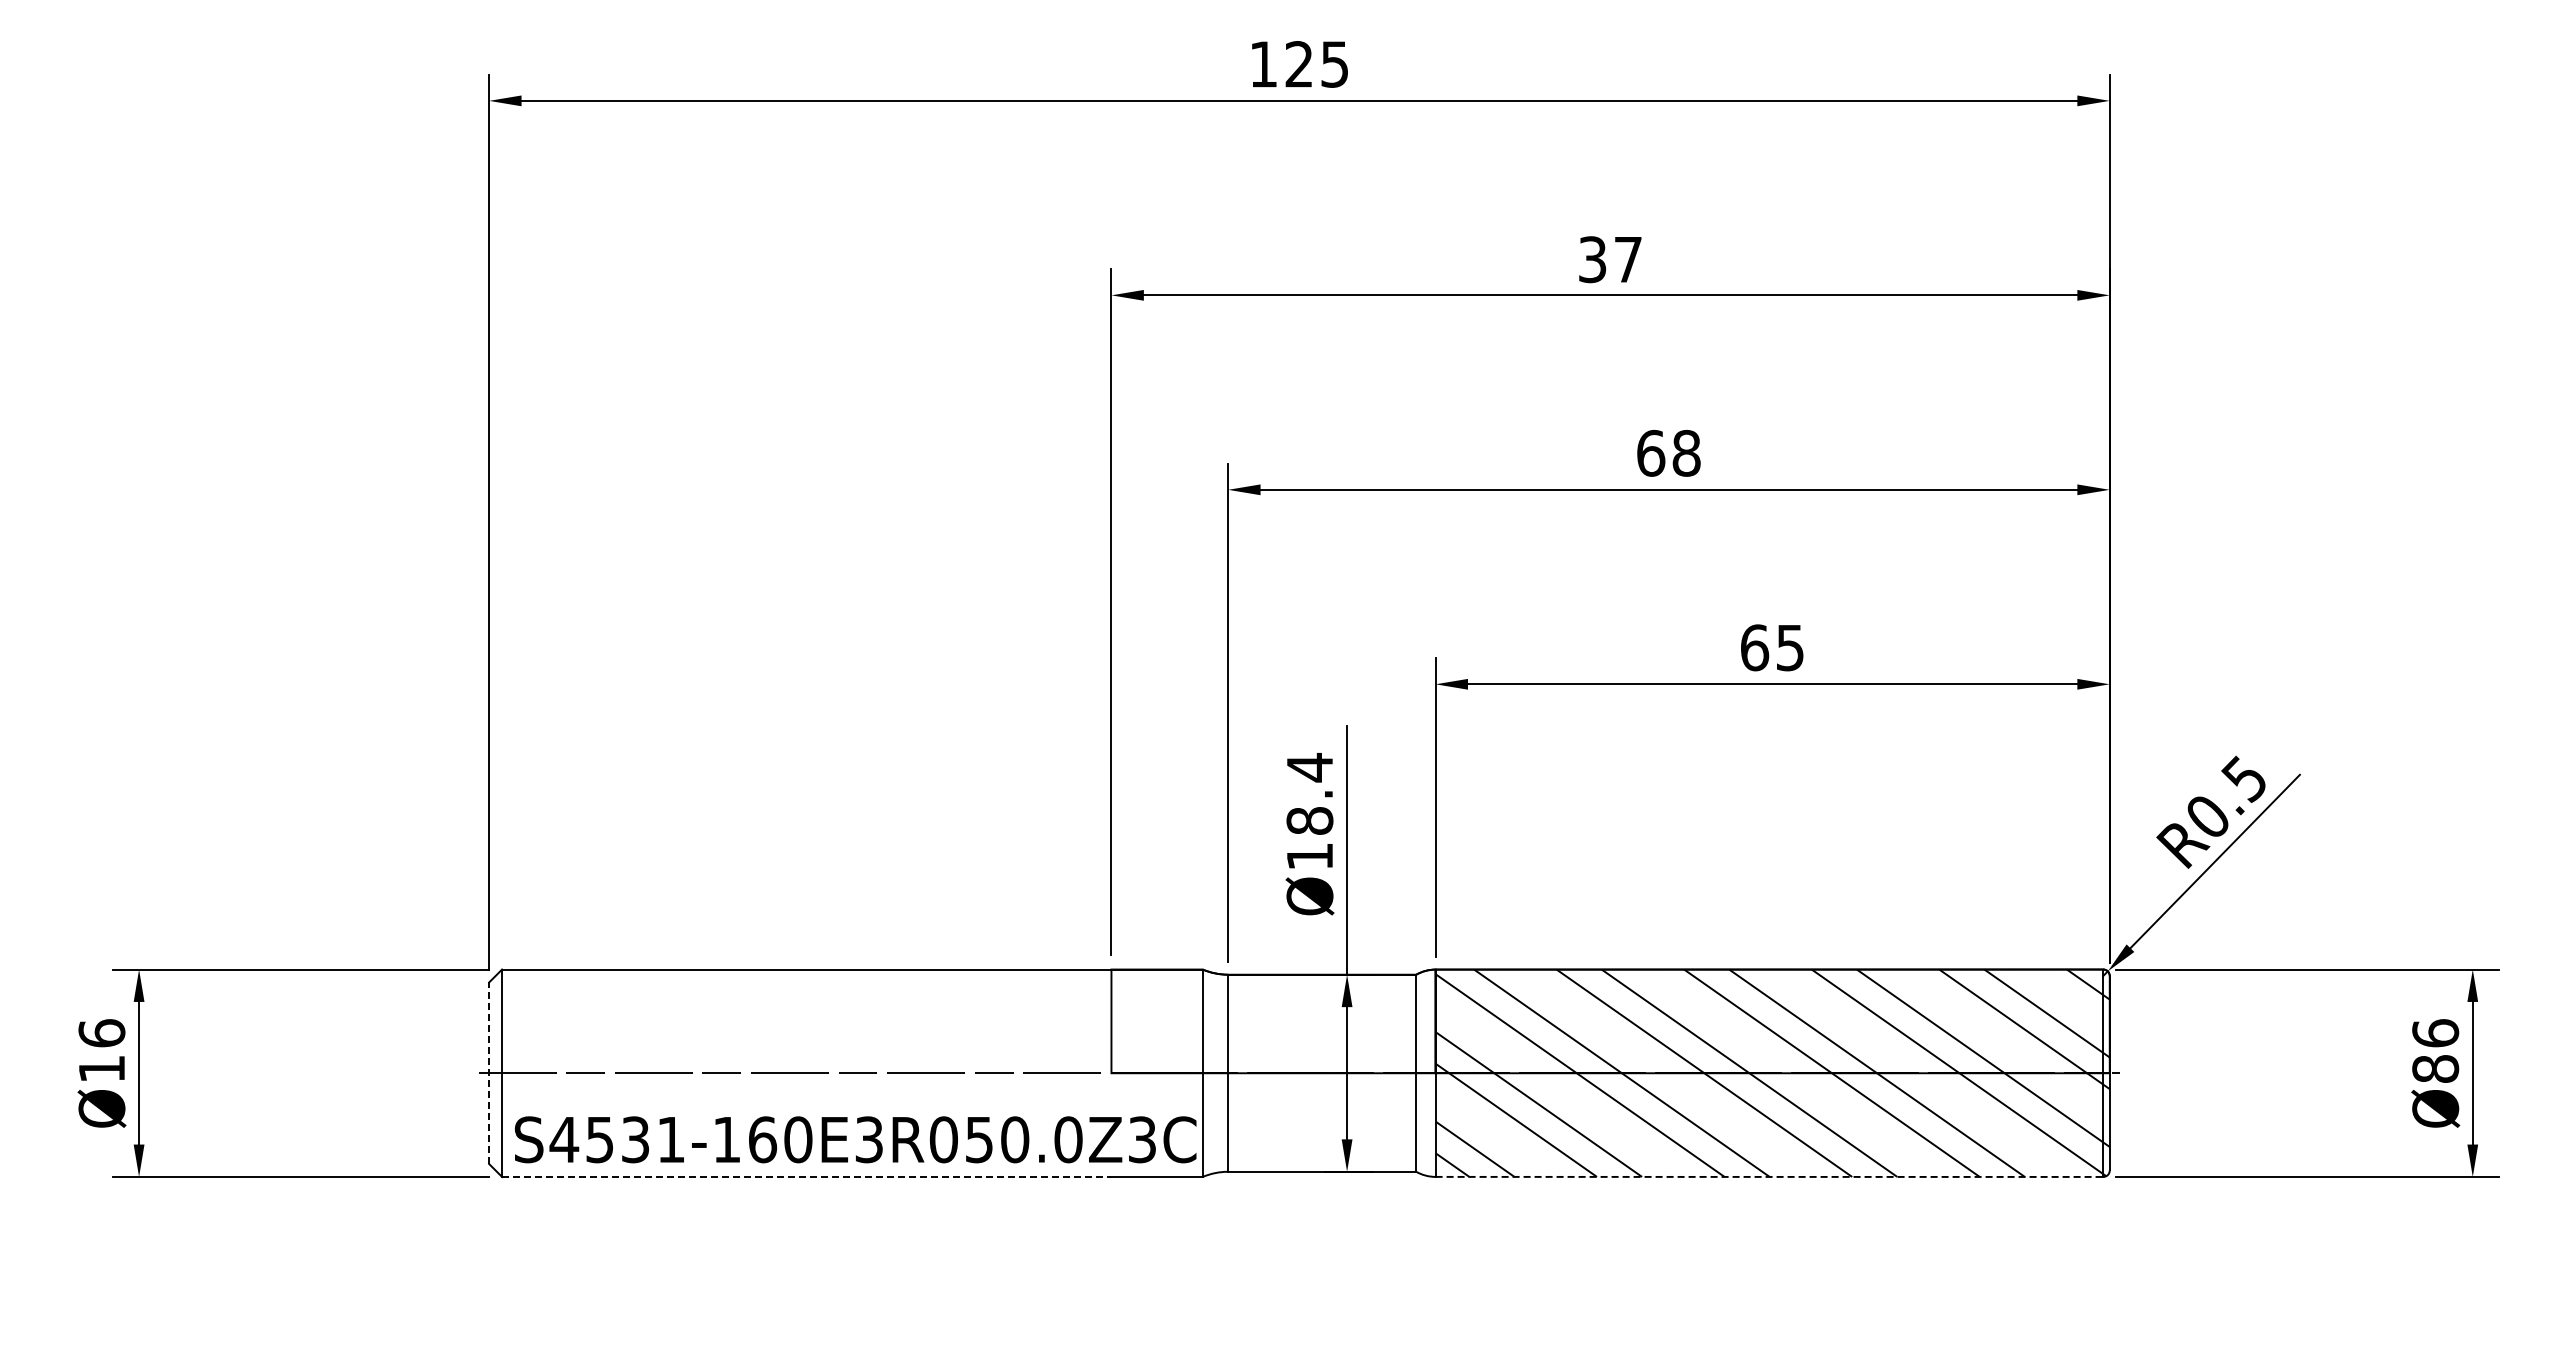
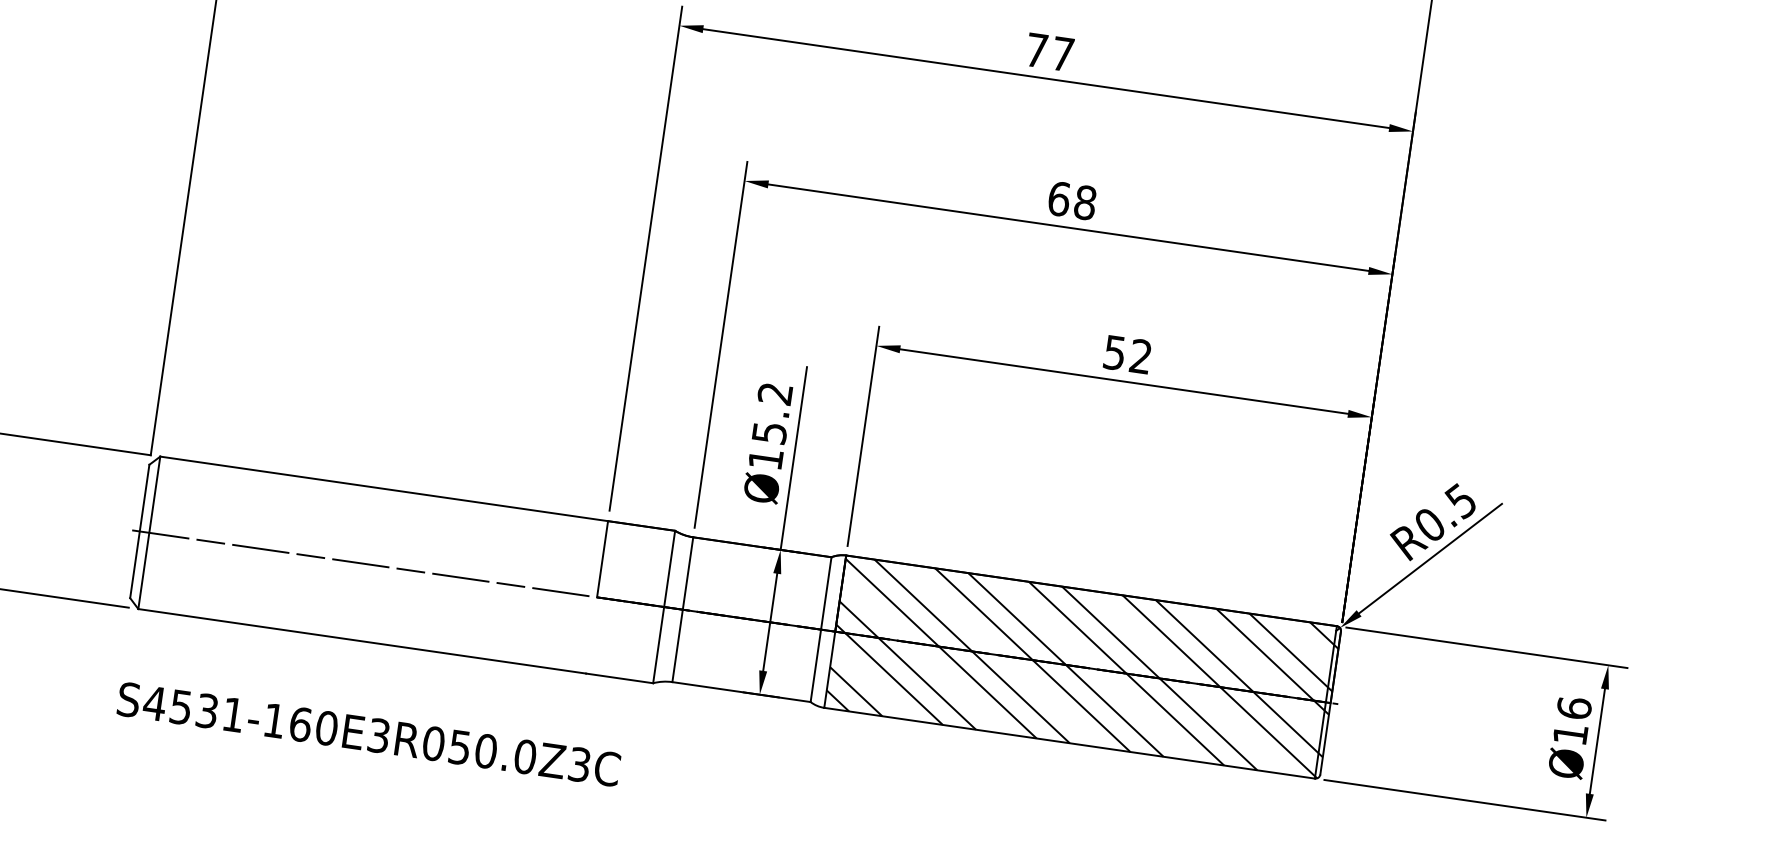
text: (1592, 259) -> (1036, 50), 37 -> 77
text: (1772, 647) -> (1127, 354), 65 -> 52
text: (1309, 793) -> (772, 412), Ø18.4 -> Ø15.2
text: (2435, 1068) -> (1570, 734), Ø86 -> Ø16
line: (489, 1073) -> (140, 531), dashed -> solid
text: (855, 1139) -> (368, 734), moved
line: (806, 1176) -> (362, 640), dashed -> solid
line: (1769, 1176) -> (1069, 742), dashed -> solid

